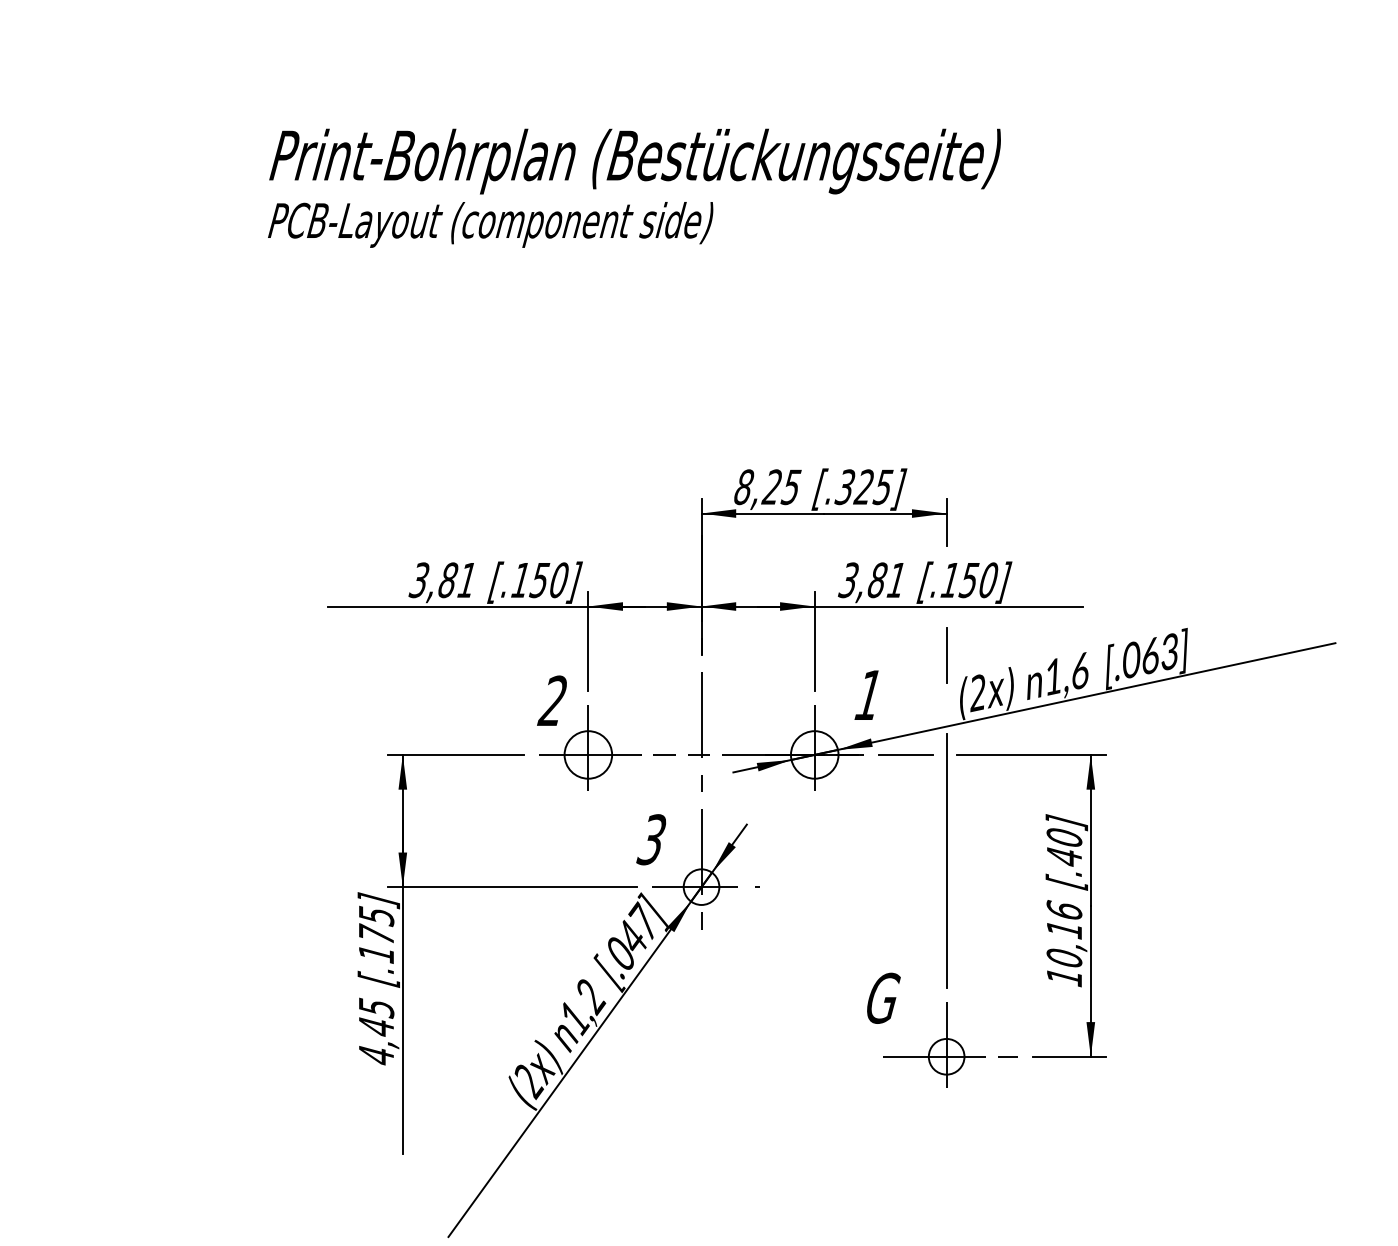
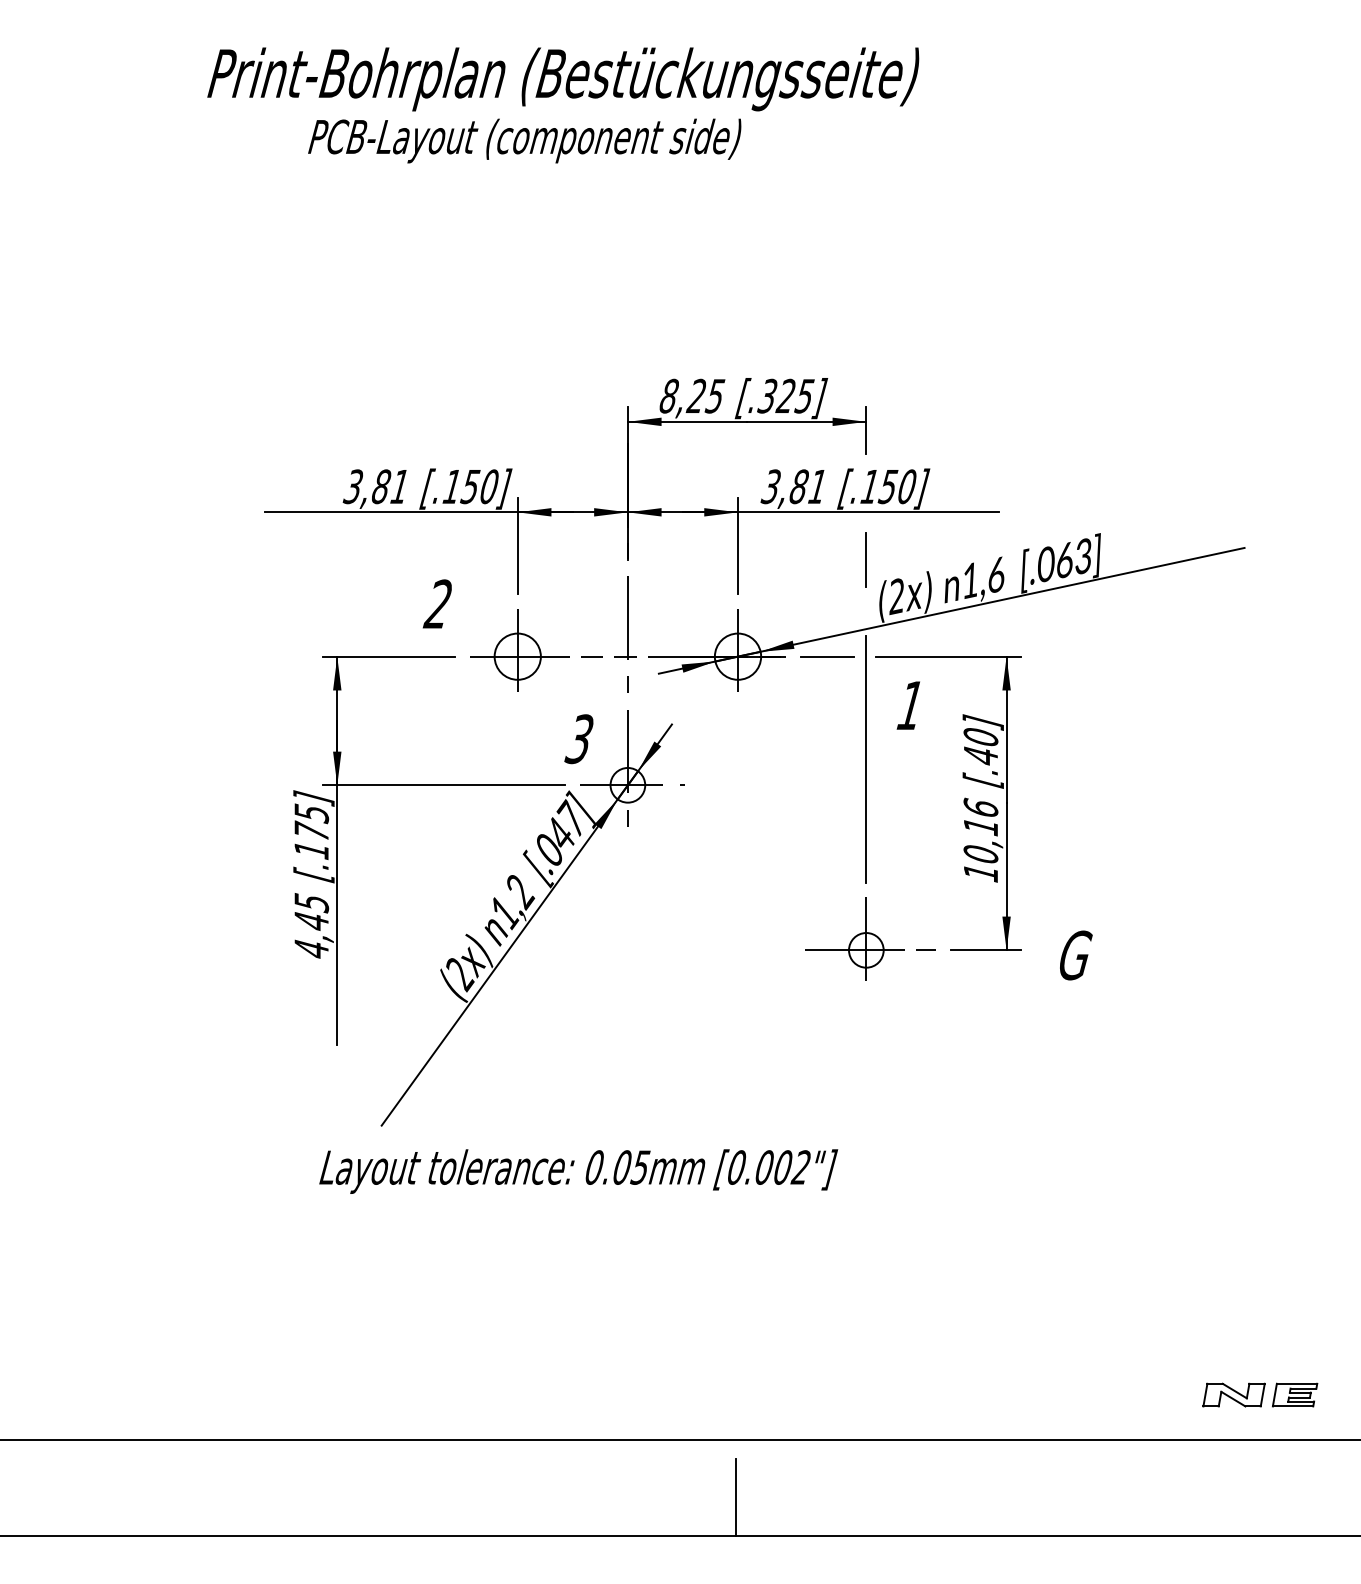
text: (490, 224) -> (524, 140), moved
text: (865, 695) -> (907, 705), moved
text: (551, 700) -> (436, 603), moved
text: (884, 998) -> (1076, 955), moved

